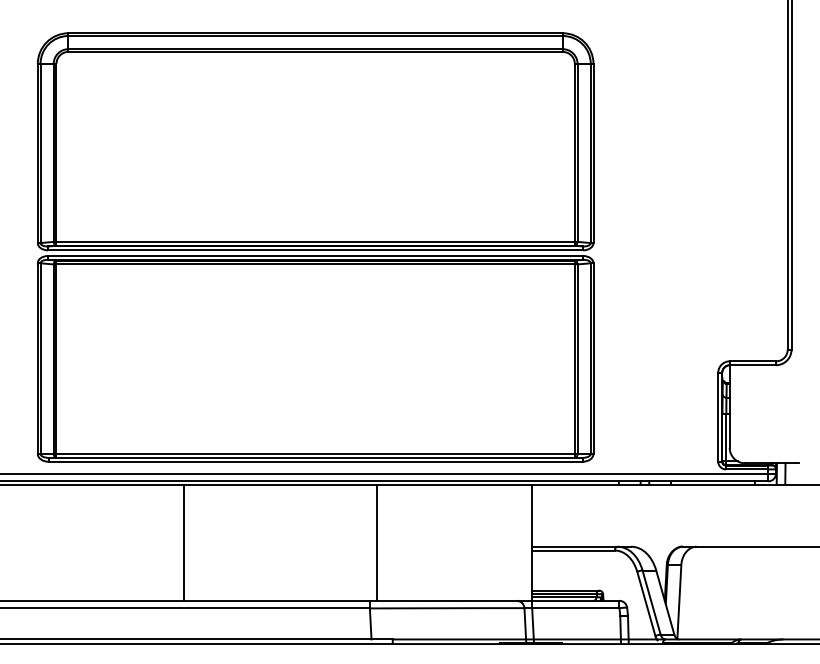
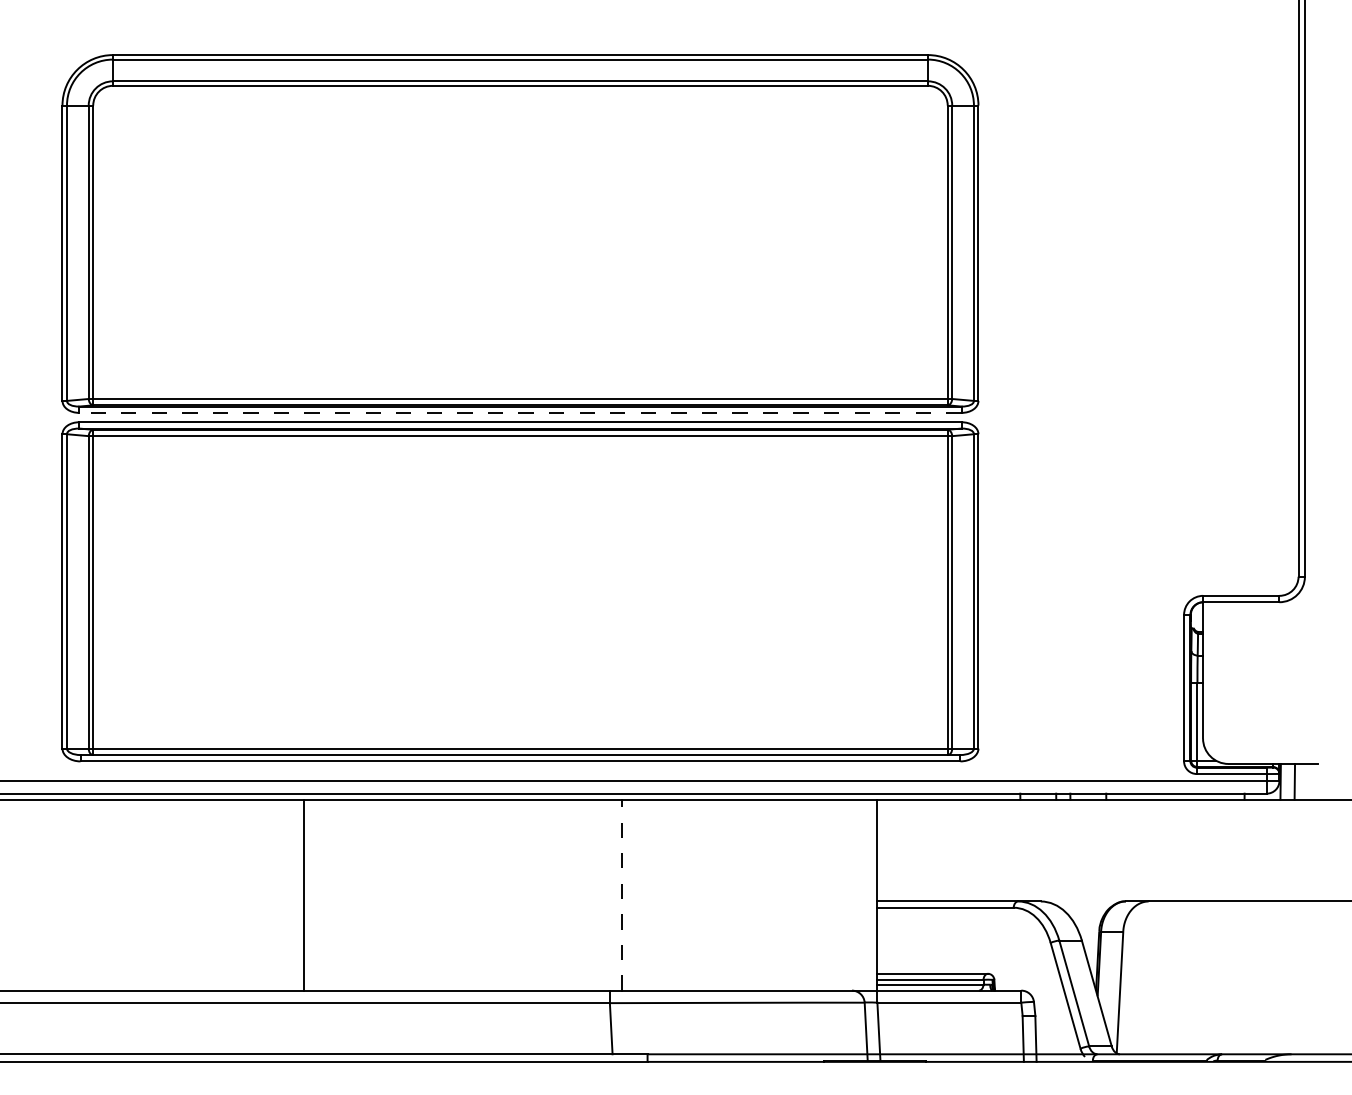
line: (315, 250) -> (520, 413), solid -> dashed
line: (377, 542) -> (622, 894), solid -> dashed

